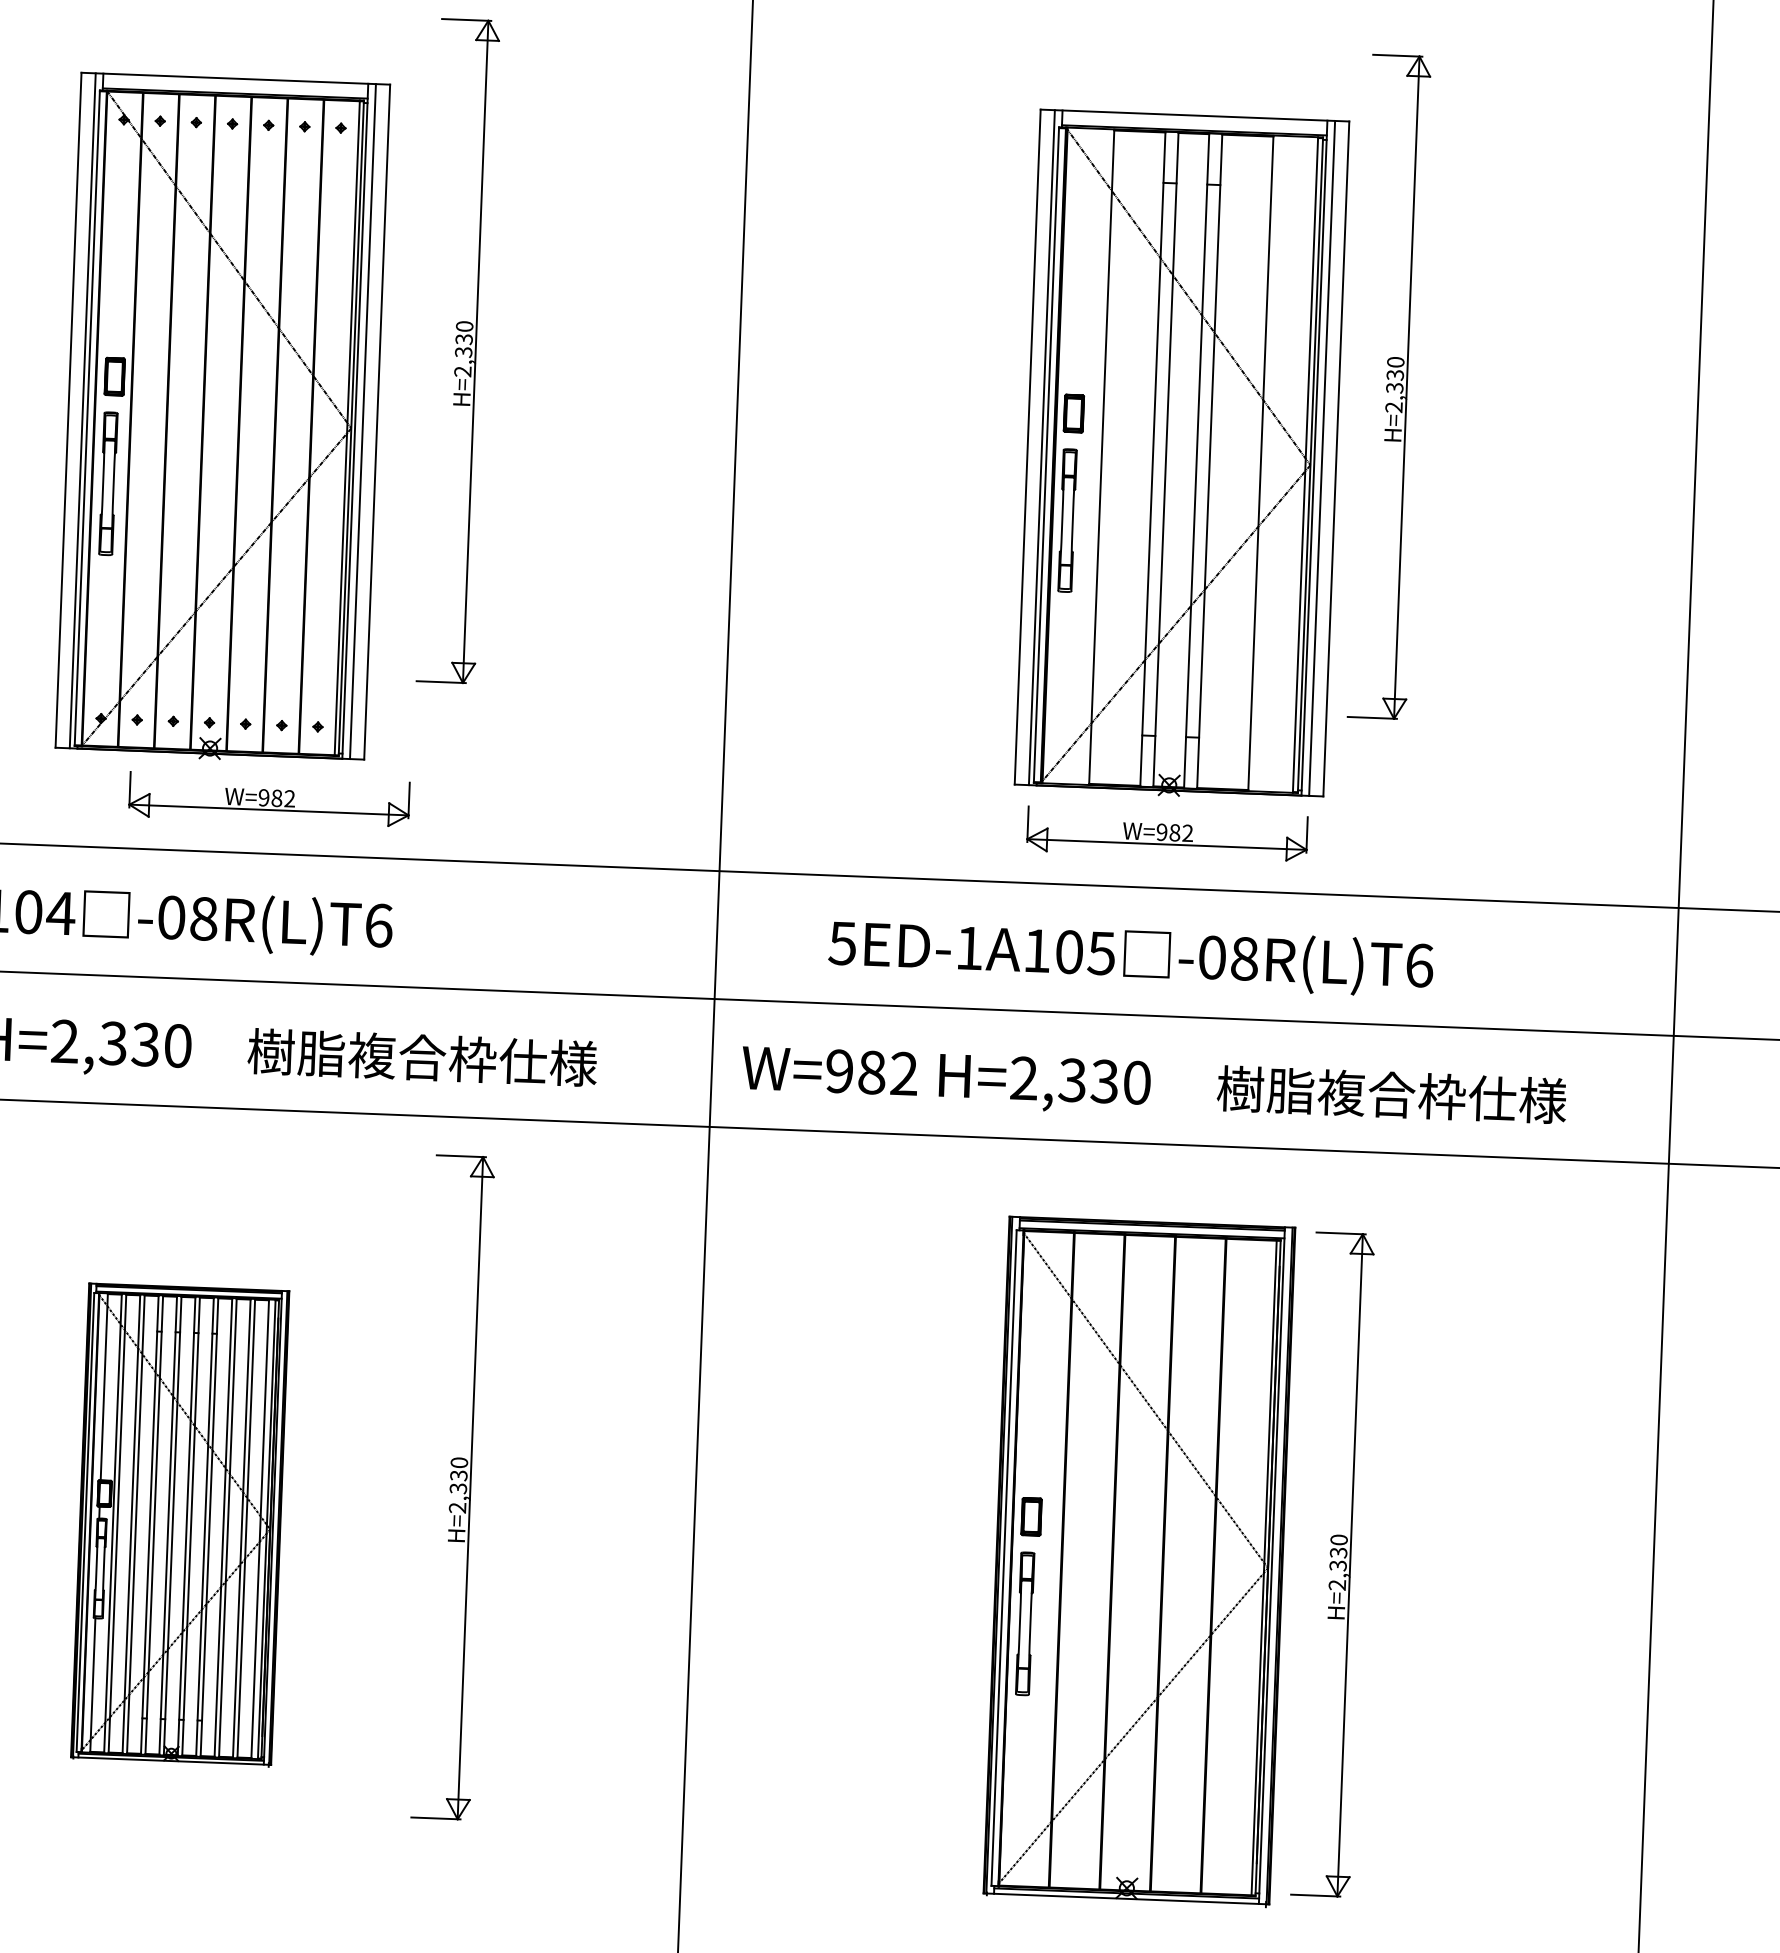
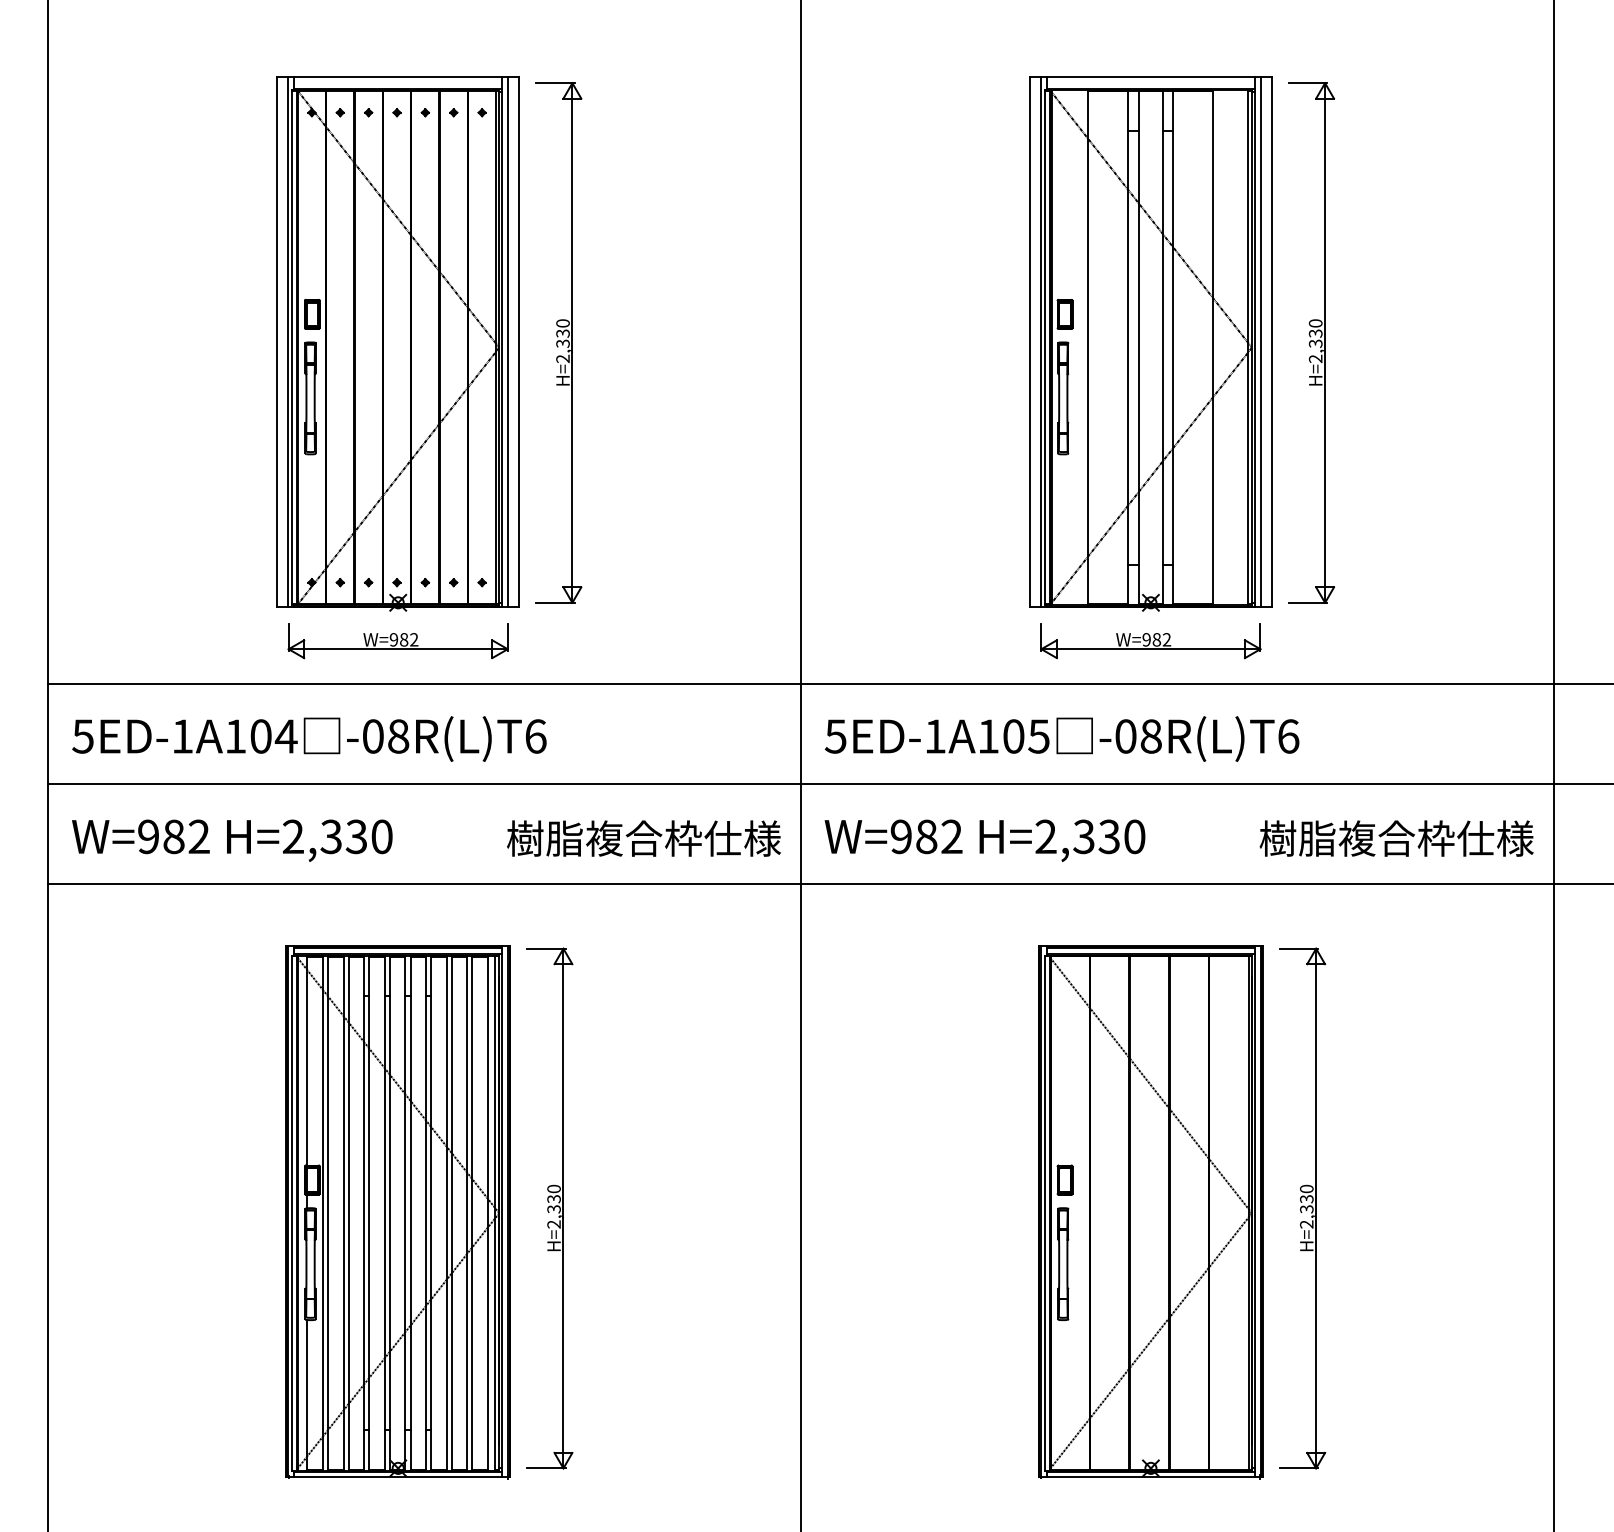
part: (457, 350) -> (558, 342), moved
part: (1389, 386) -> (1311, 342), moved
part: (268, 800) -> (397, 641), moved
text: (1130, 957) -> (1061, 738), moved
text: (421, 1057) -> (643, 838), moved
text: (1391, 1094) -> (1396, 838), moved
part: (452, 1487) -> (549, 1208), moved
part: (179, 1525) -> (397, 1212), size x1.43

